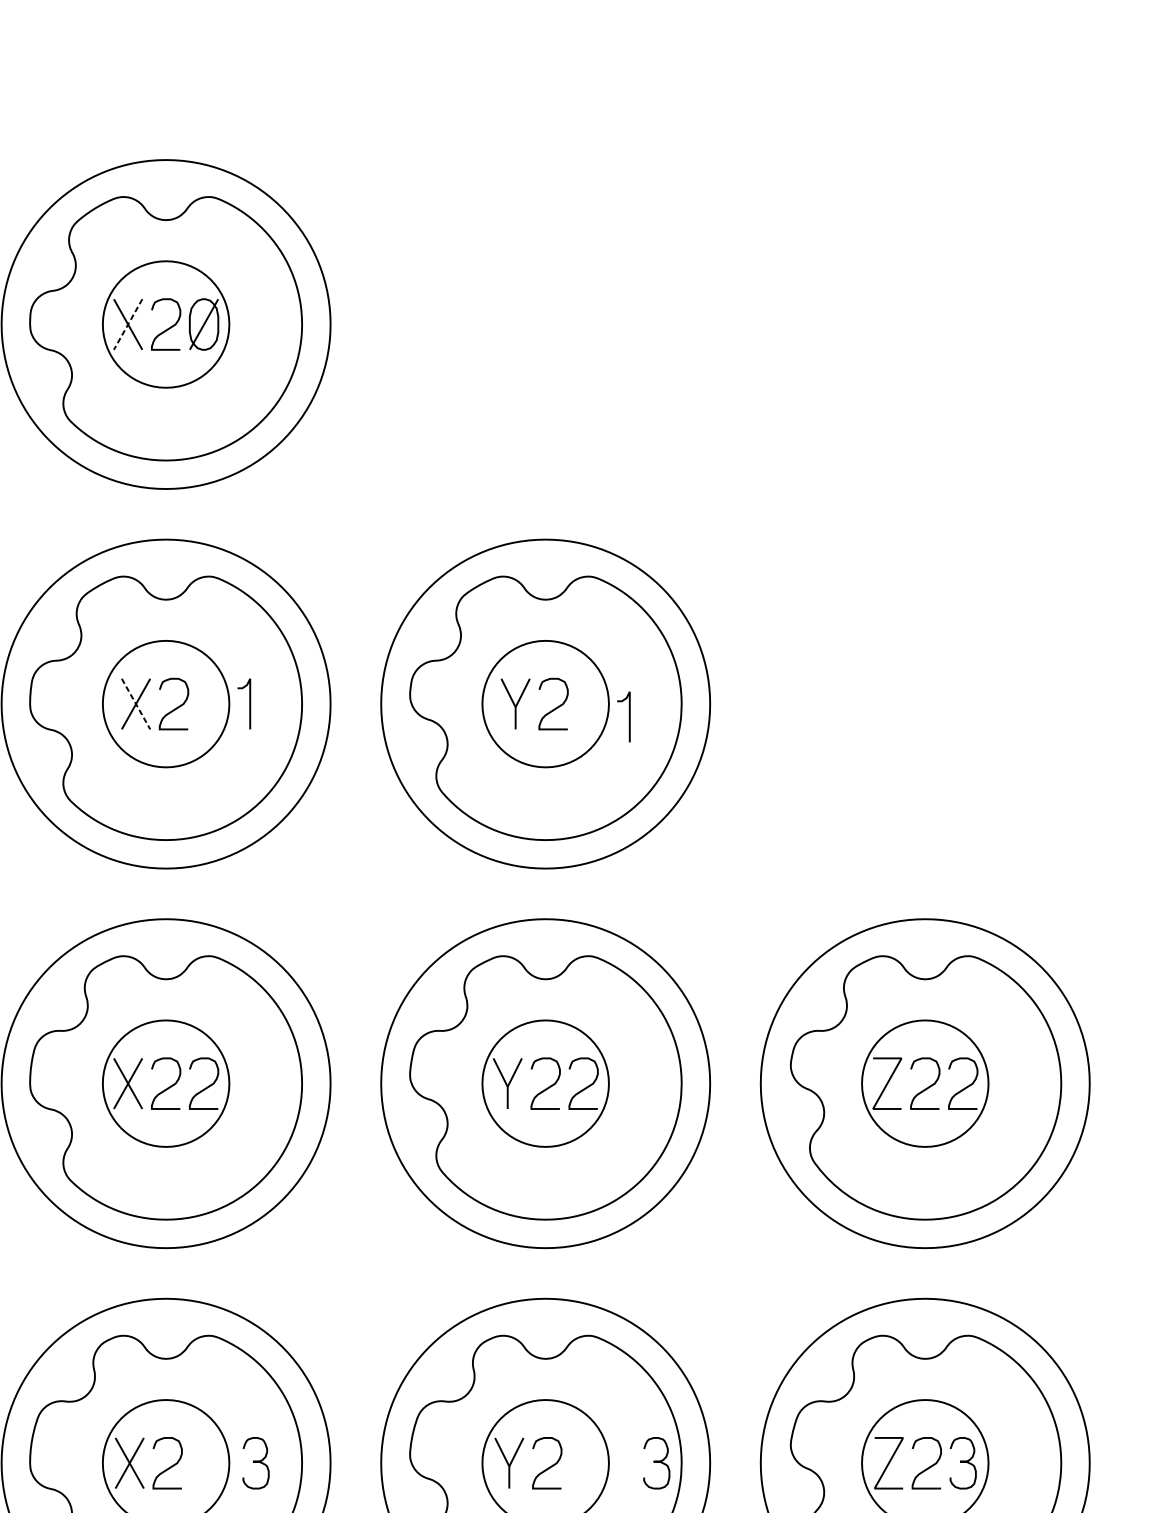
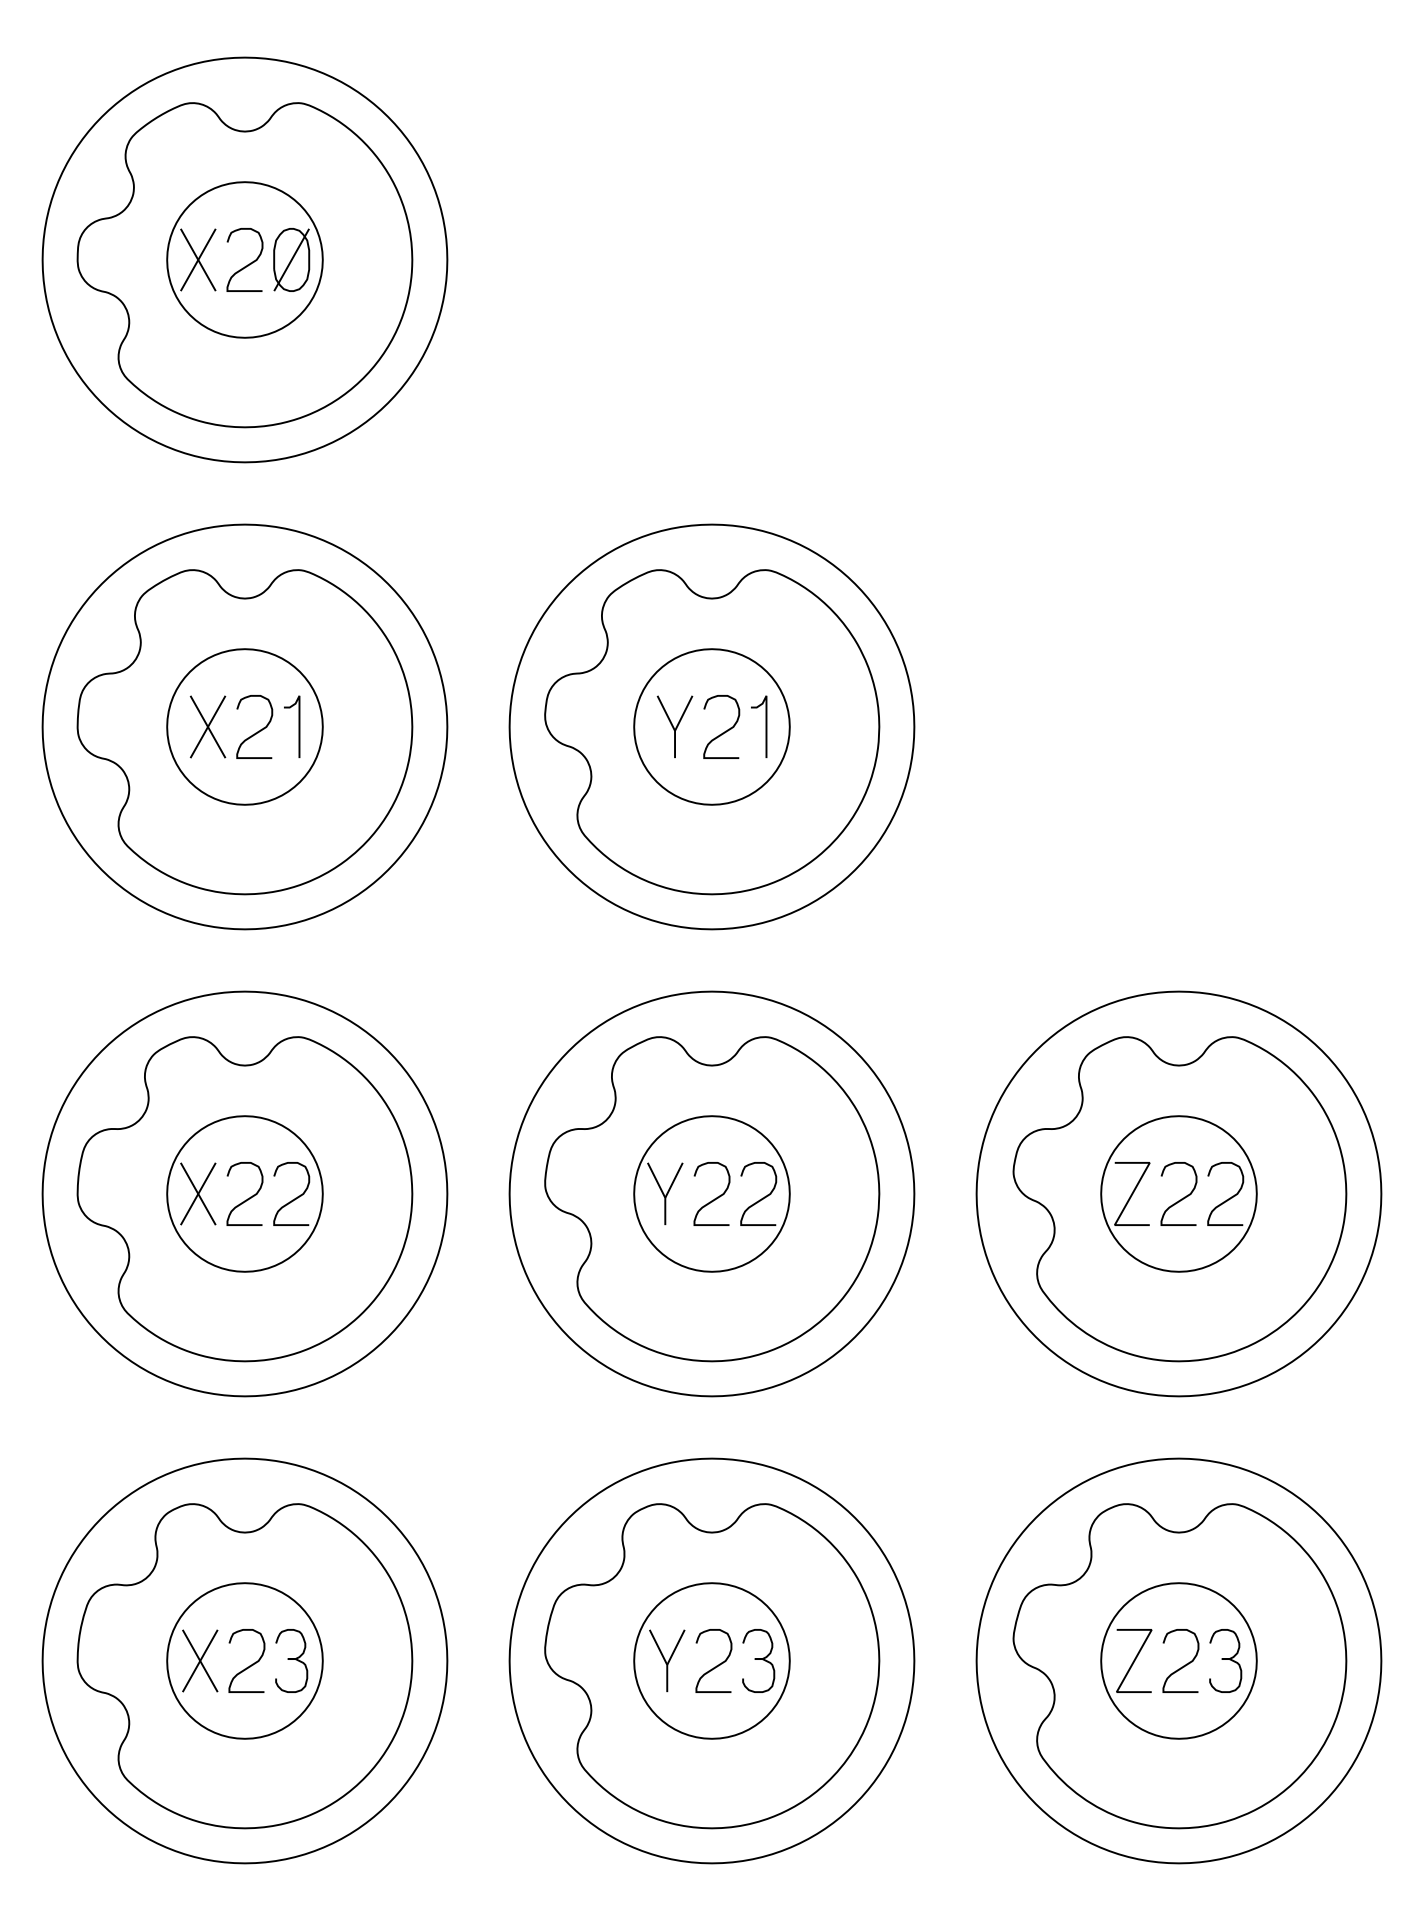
line: (128, 324) -> (198, 259), dashed -> solid
line: (136, 703) -> (208, 726), dashed -> solid
curve: (249, 703) -> (298, 726), moved
curve: (629, 716) -> (765, 726), moved
curve: (255, 1462) -> (291, 1659), moved
curve: (656, 1462) -> (758, 1659), moved

